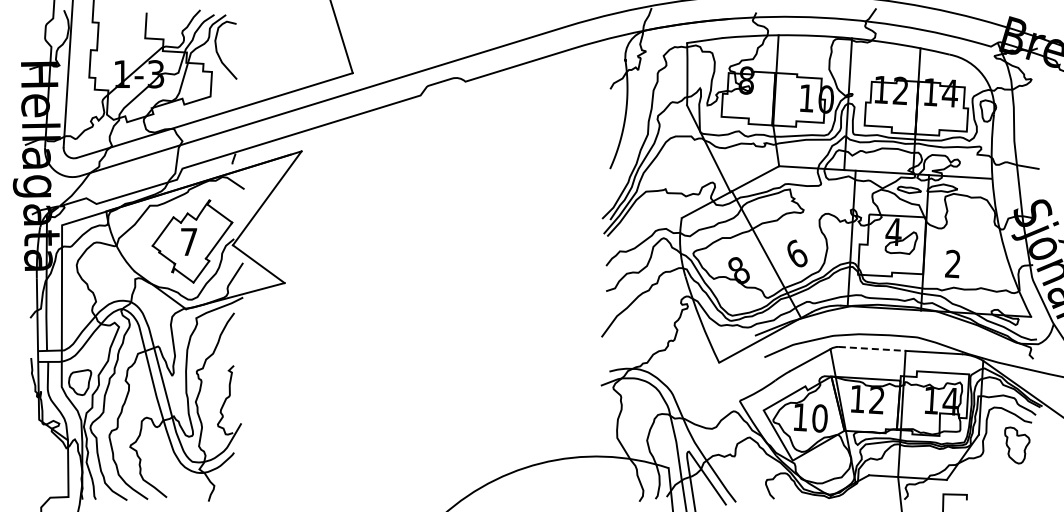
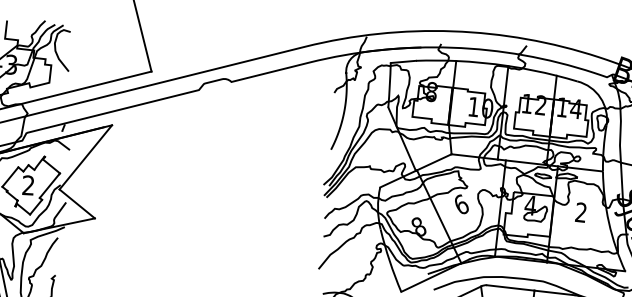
text: (188, 241) -> (28, 185), 7 -> 2
text: (797, 253) -> (461, 204), moved
text: (952, 263) -> (580, 212), moved
line: (872, 348) -> (510, 287), dashed -> solid

